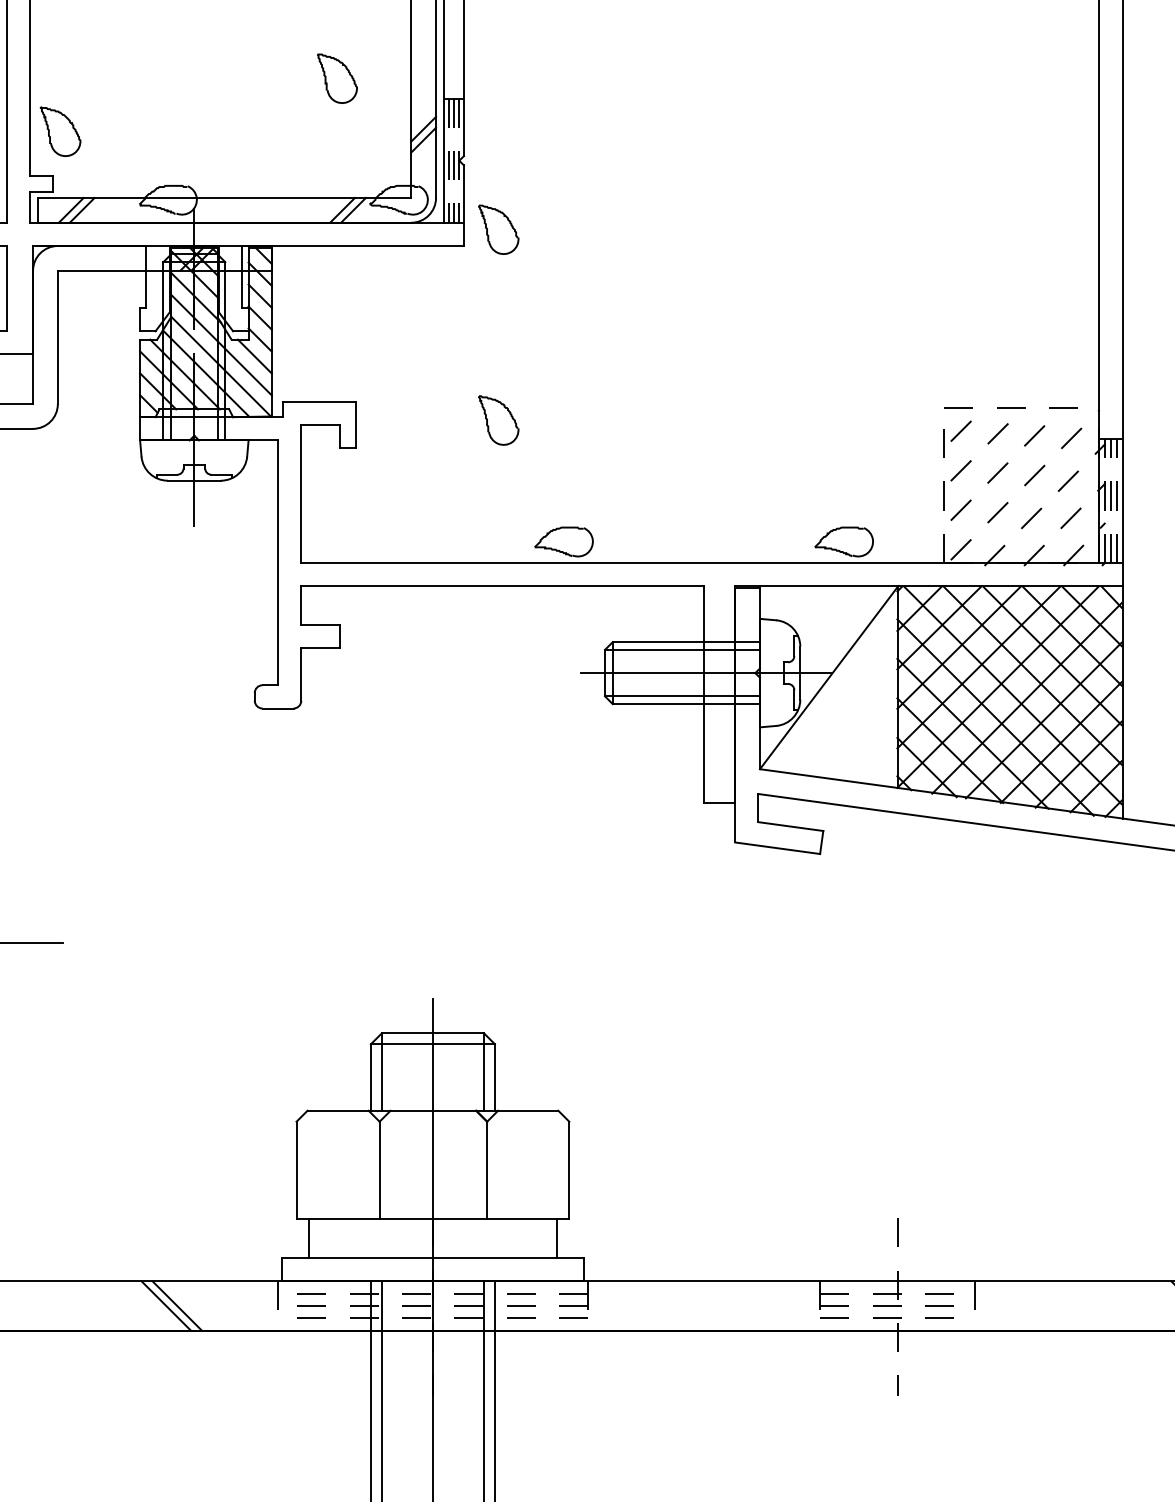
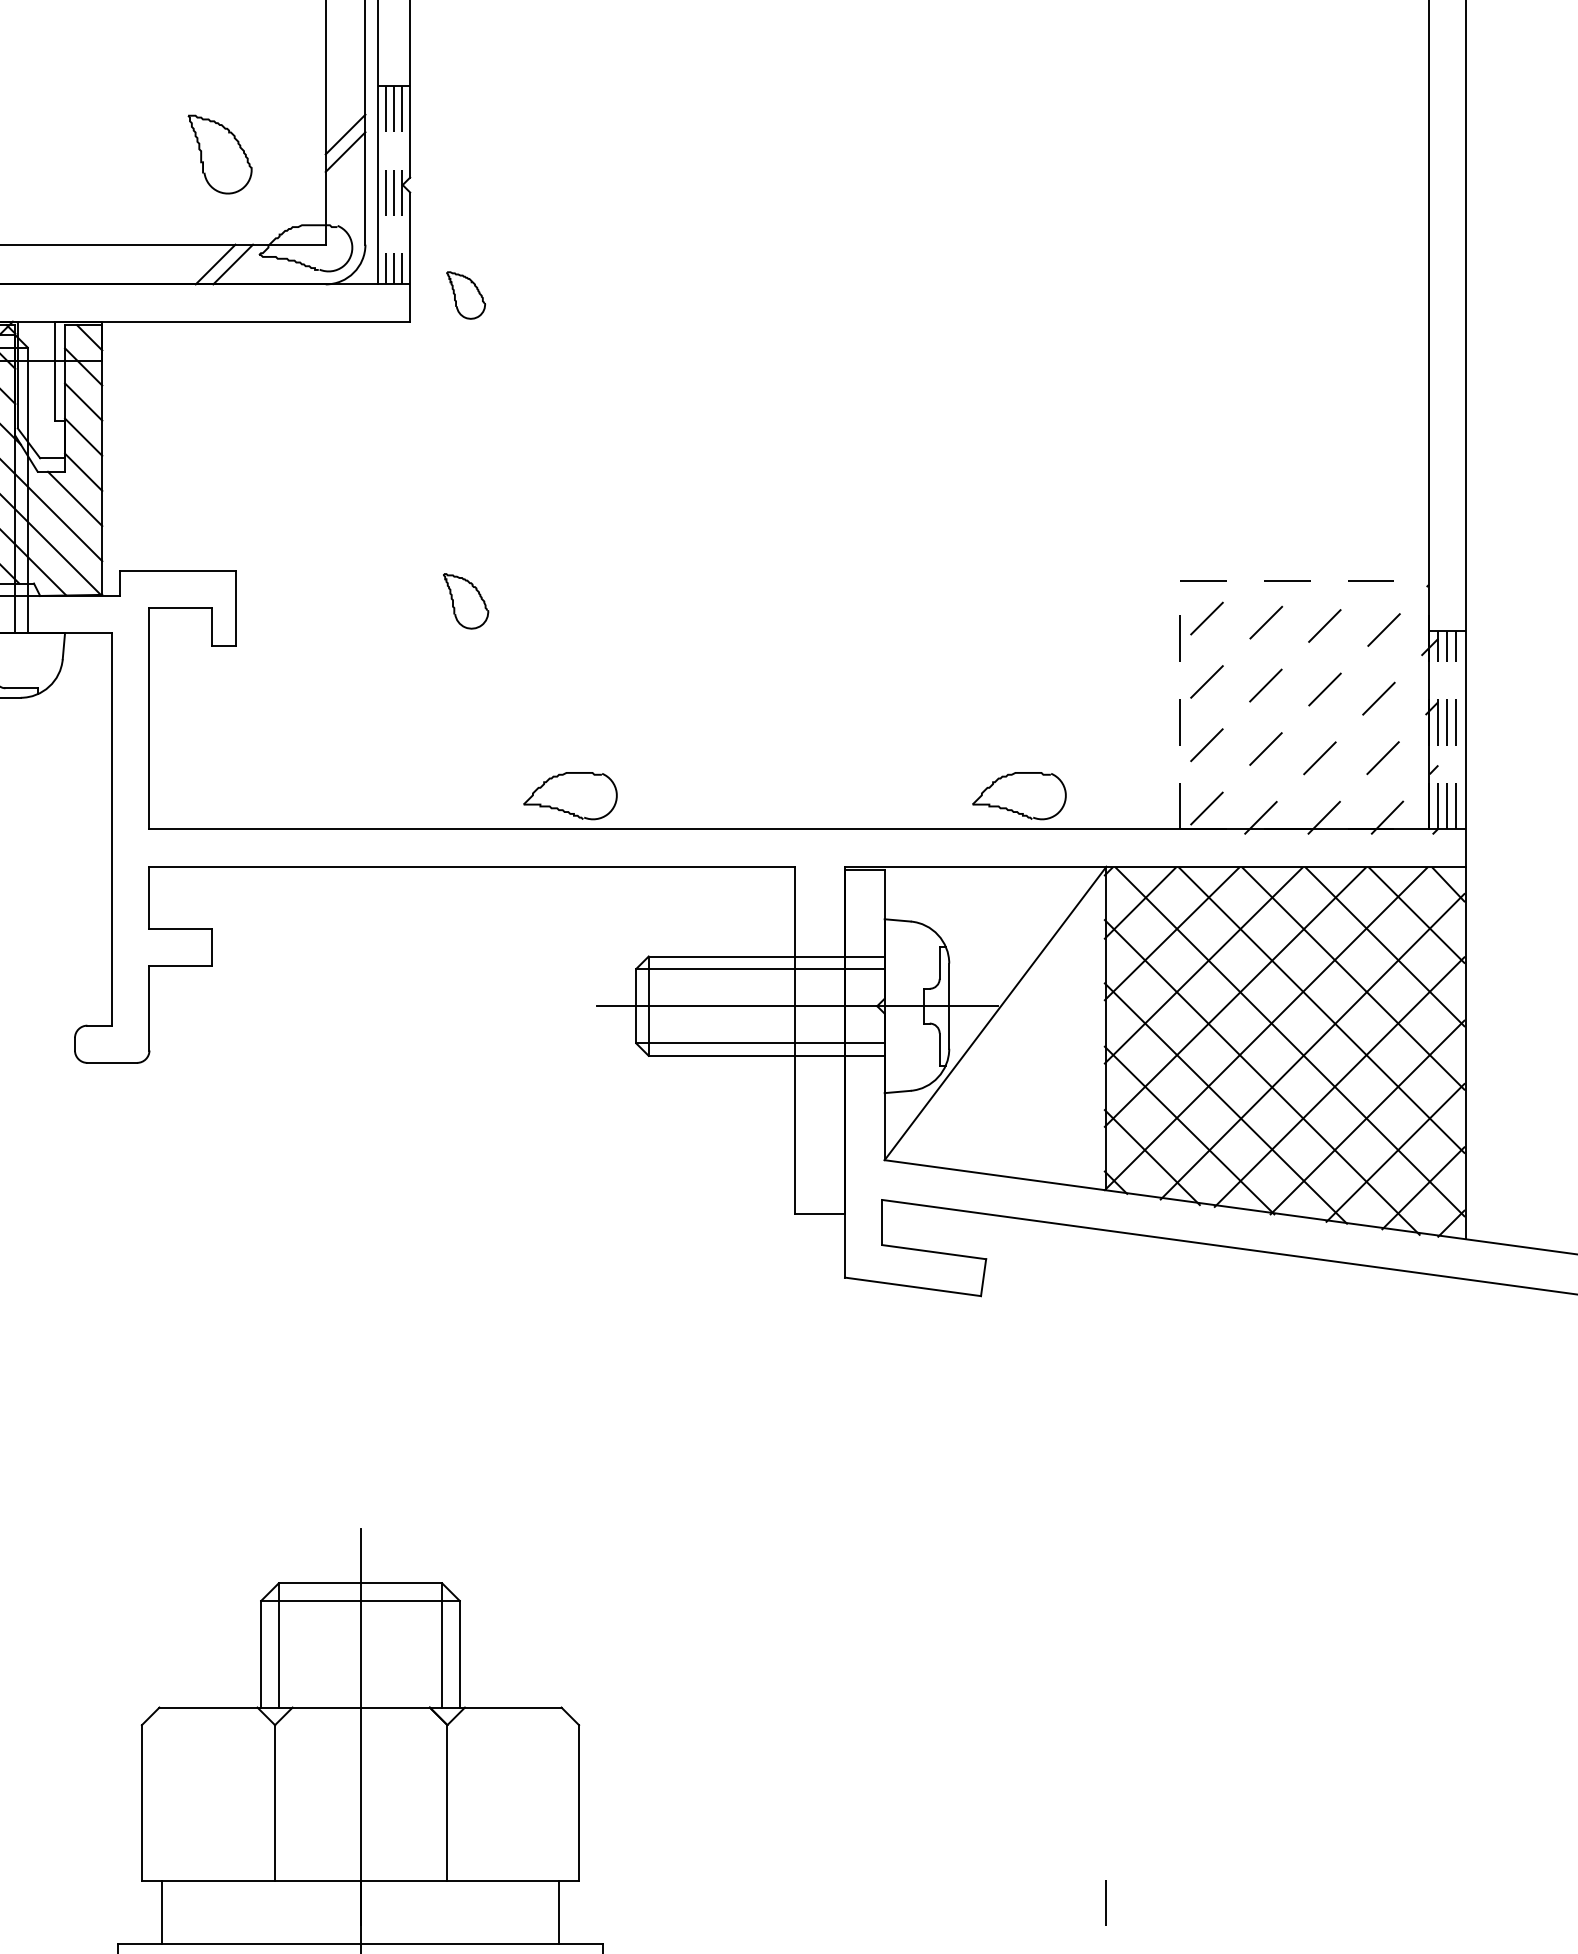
part: (337, 78) -> (220, 154), moved
part: (498, 229) -> (465, 295), size x0.6
part: (498, 420) -> (465, 601), size x0.7

